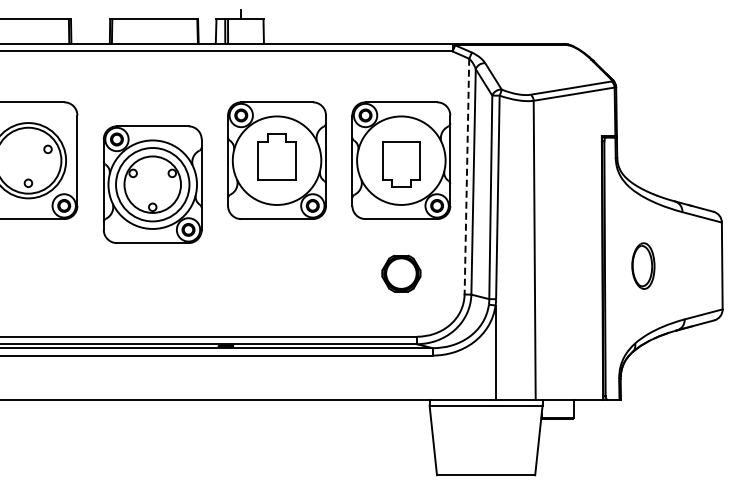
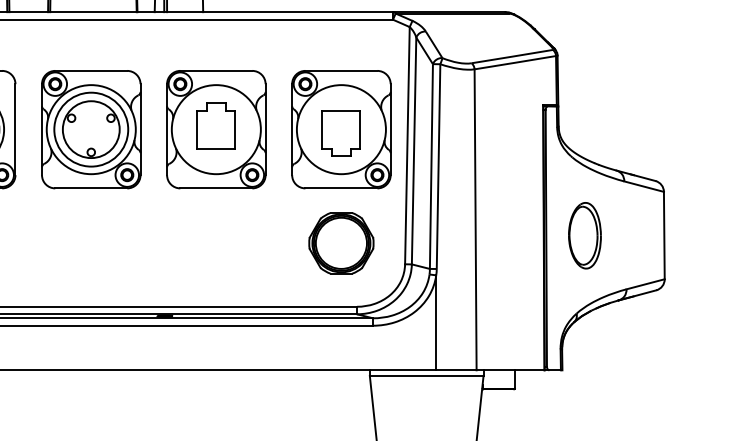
line: (466, 176) -> (406, 145), dashed -> solid
part: (152, 184) -> (91, 129), moved
part: (643, 265) -> (585, 235), size x1.43
part: (401, 273) -> (341, 243), size x1.67

